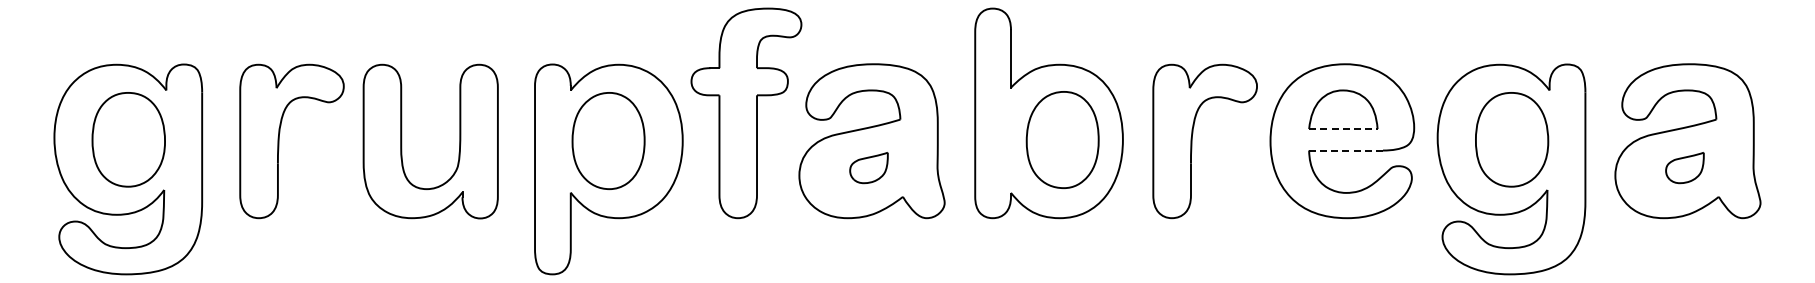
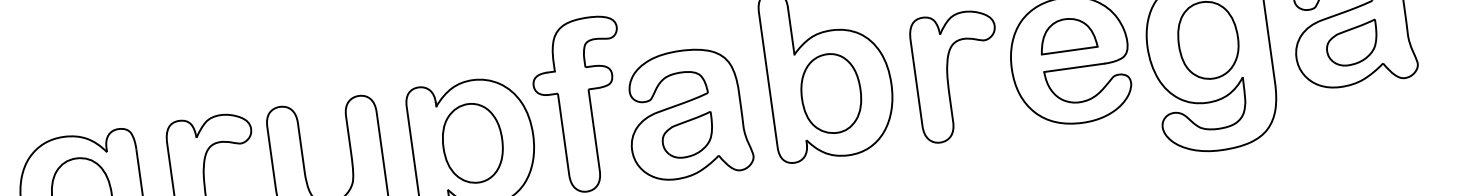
line: (1343, 129) -> (1069, 50), dashed -> solid
part: (1062, 139) -> (830, 93), moved
line: (1346, 150) -> (1074, 67), dashed -> solid
part: (868, 167) -> (687, 135), size x1.67
part: (1684, 167) -> (1351, 43), size x1.67

